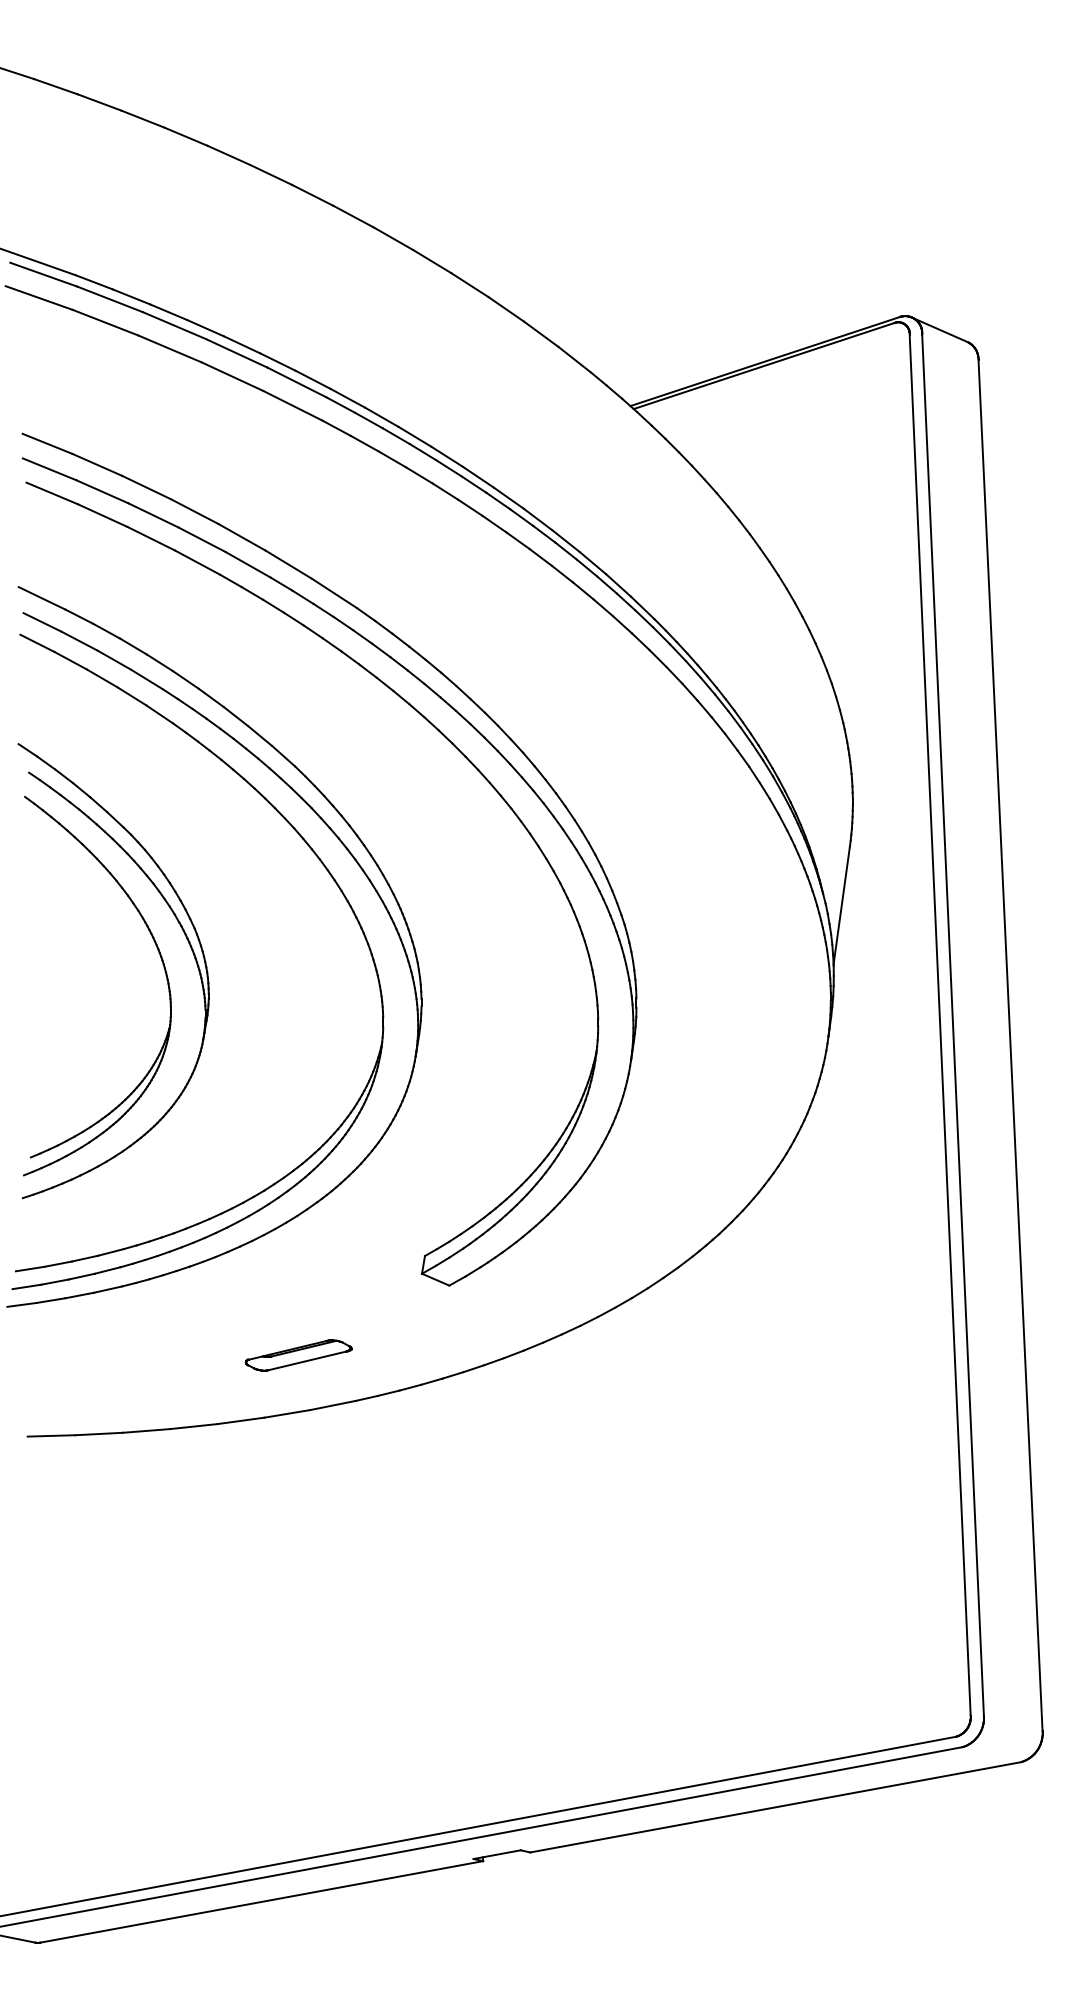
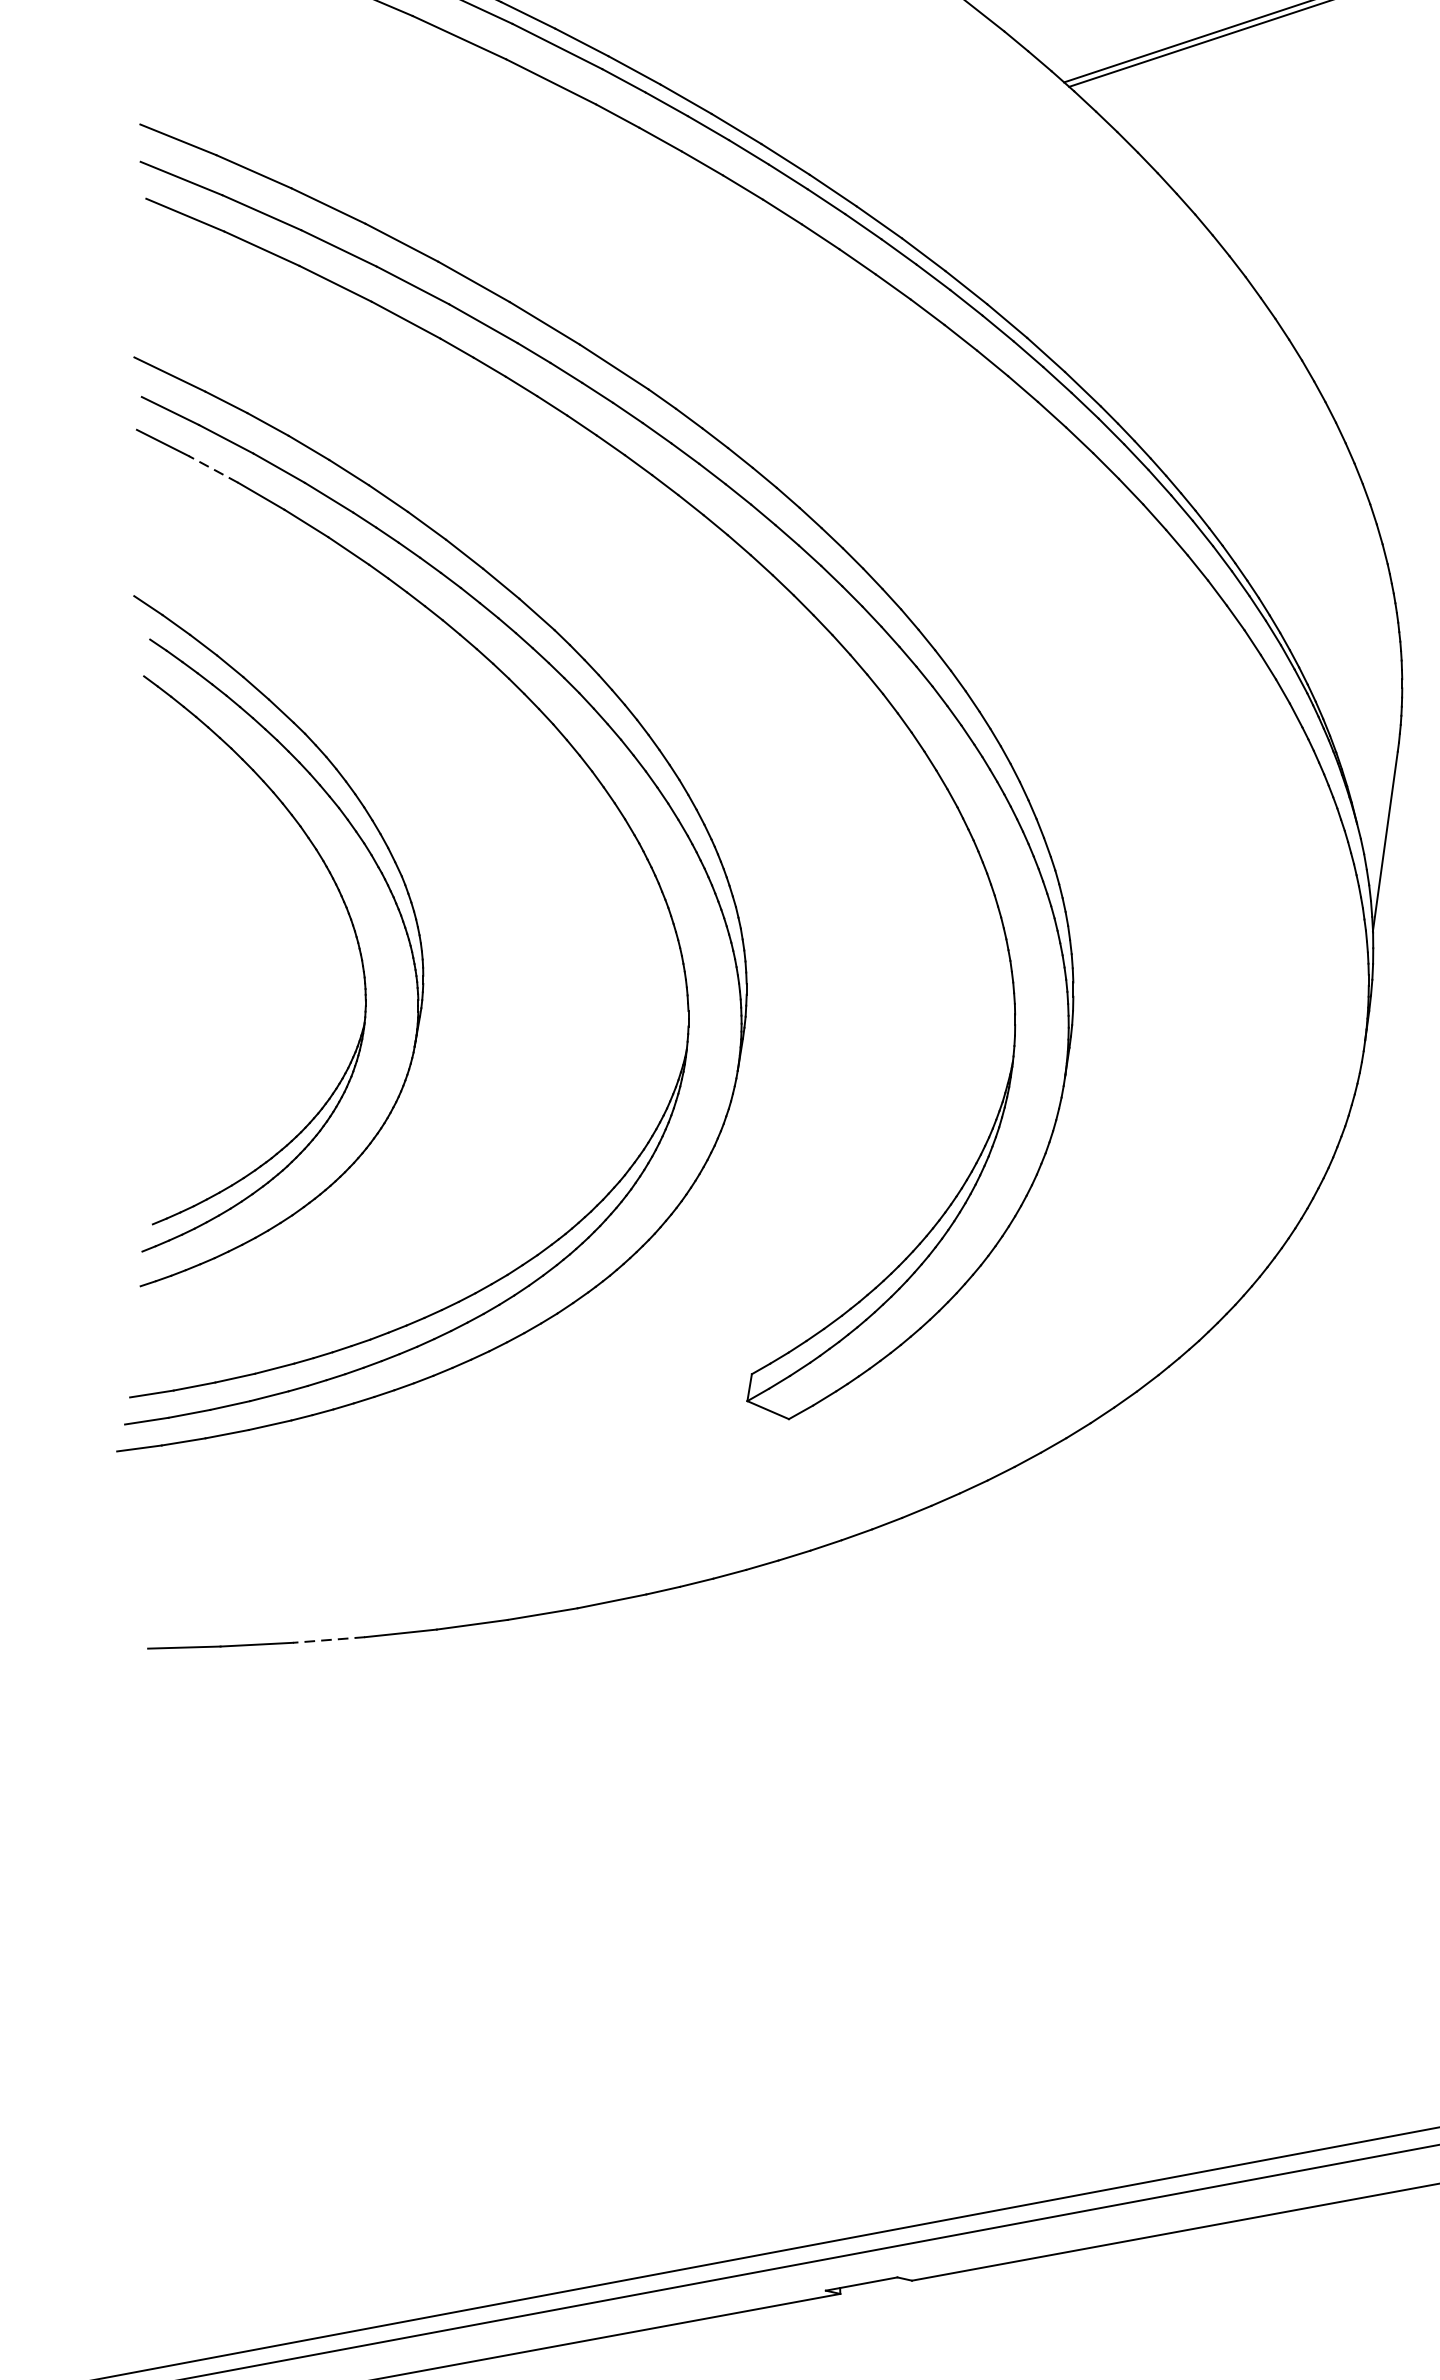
line: (70, 660) -> (213, 469), solid -> dashed
part: (298, 1355) -> (559, 1525), removed
line: (146, 1430) -> (328, 1639), solid -> dashed

